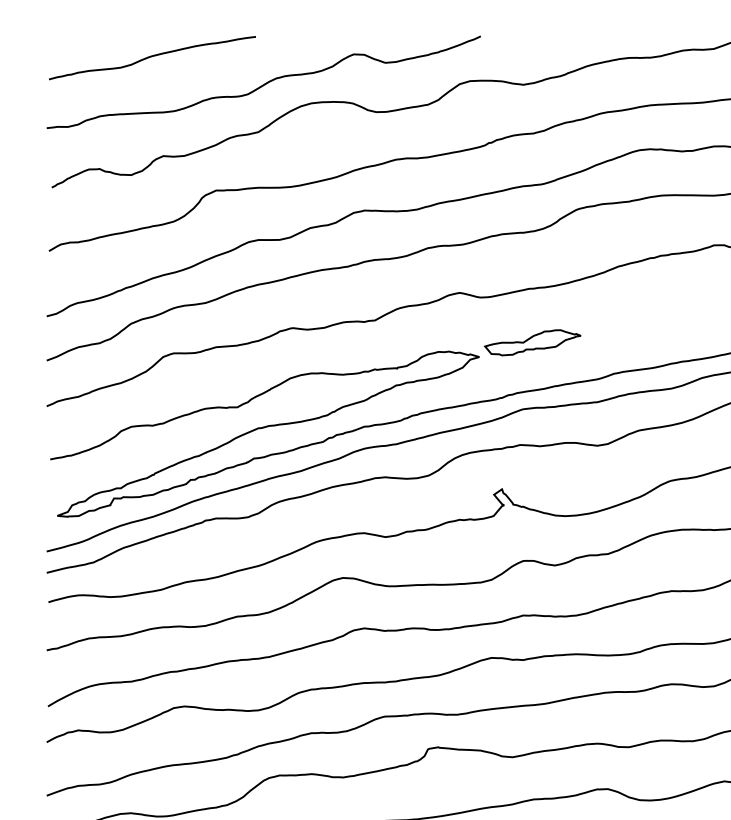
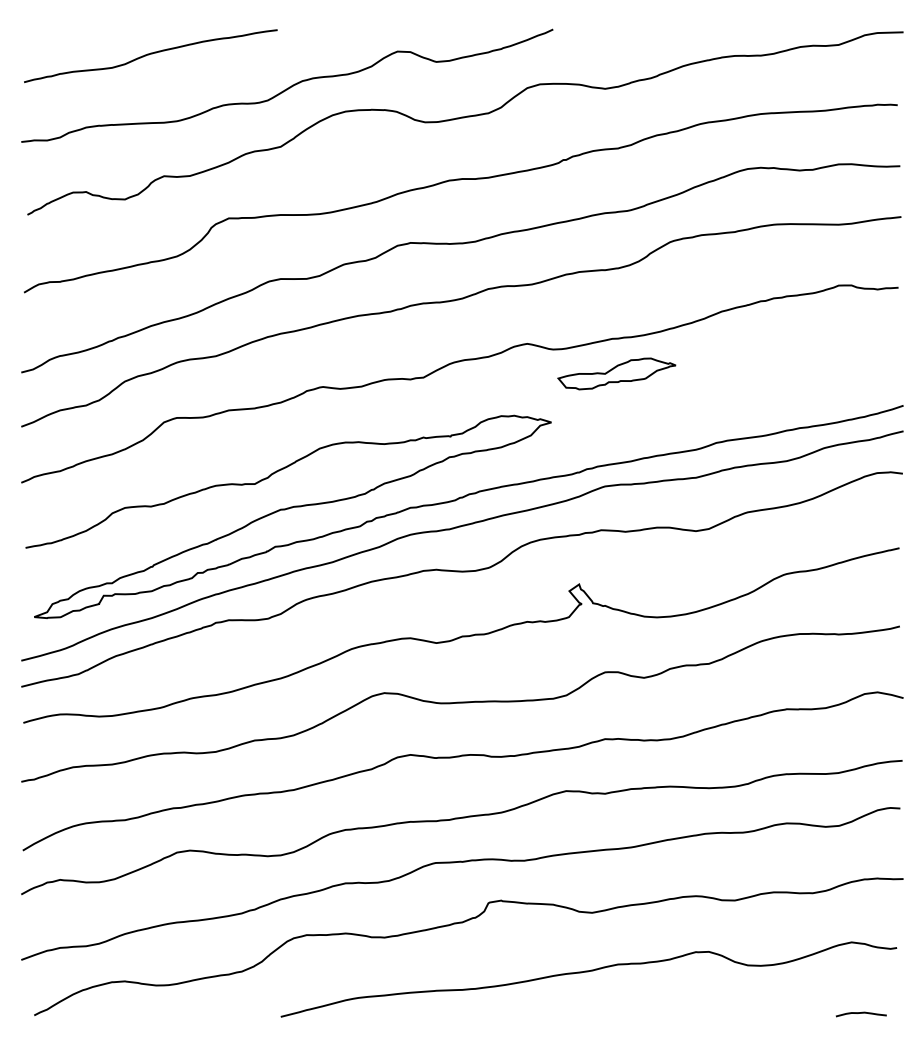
part: (532, 342) -> (616, 373), moved

